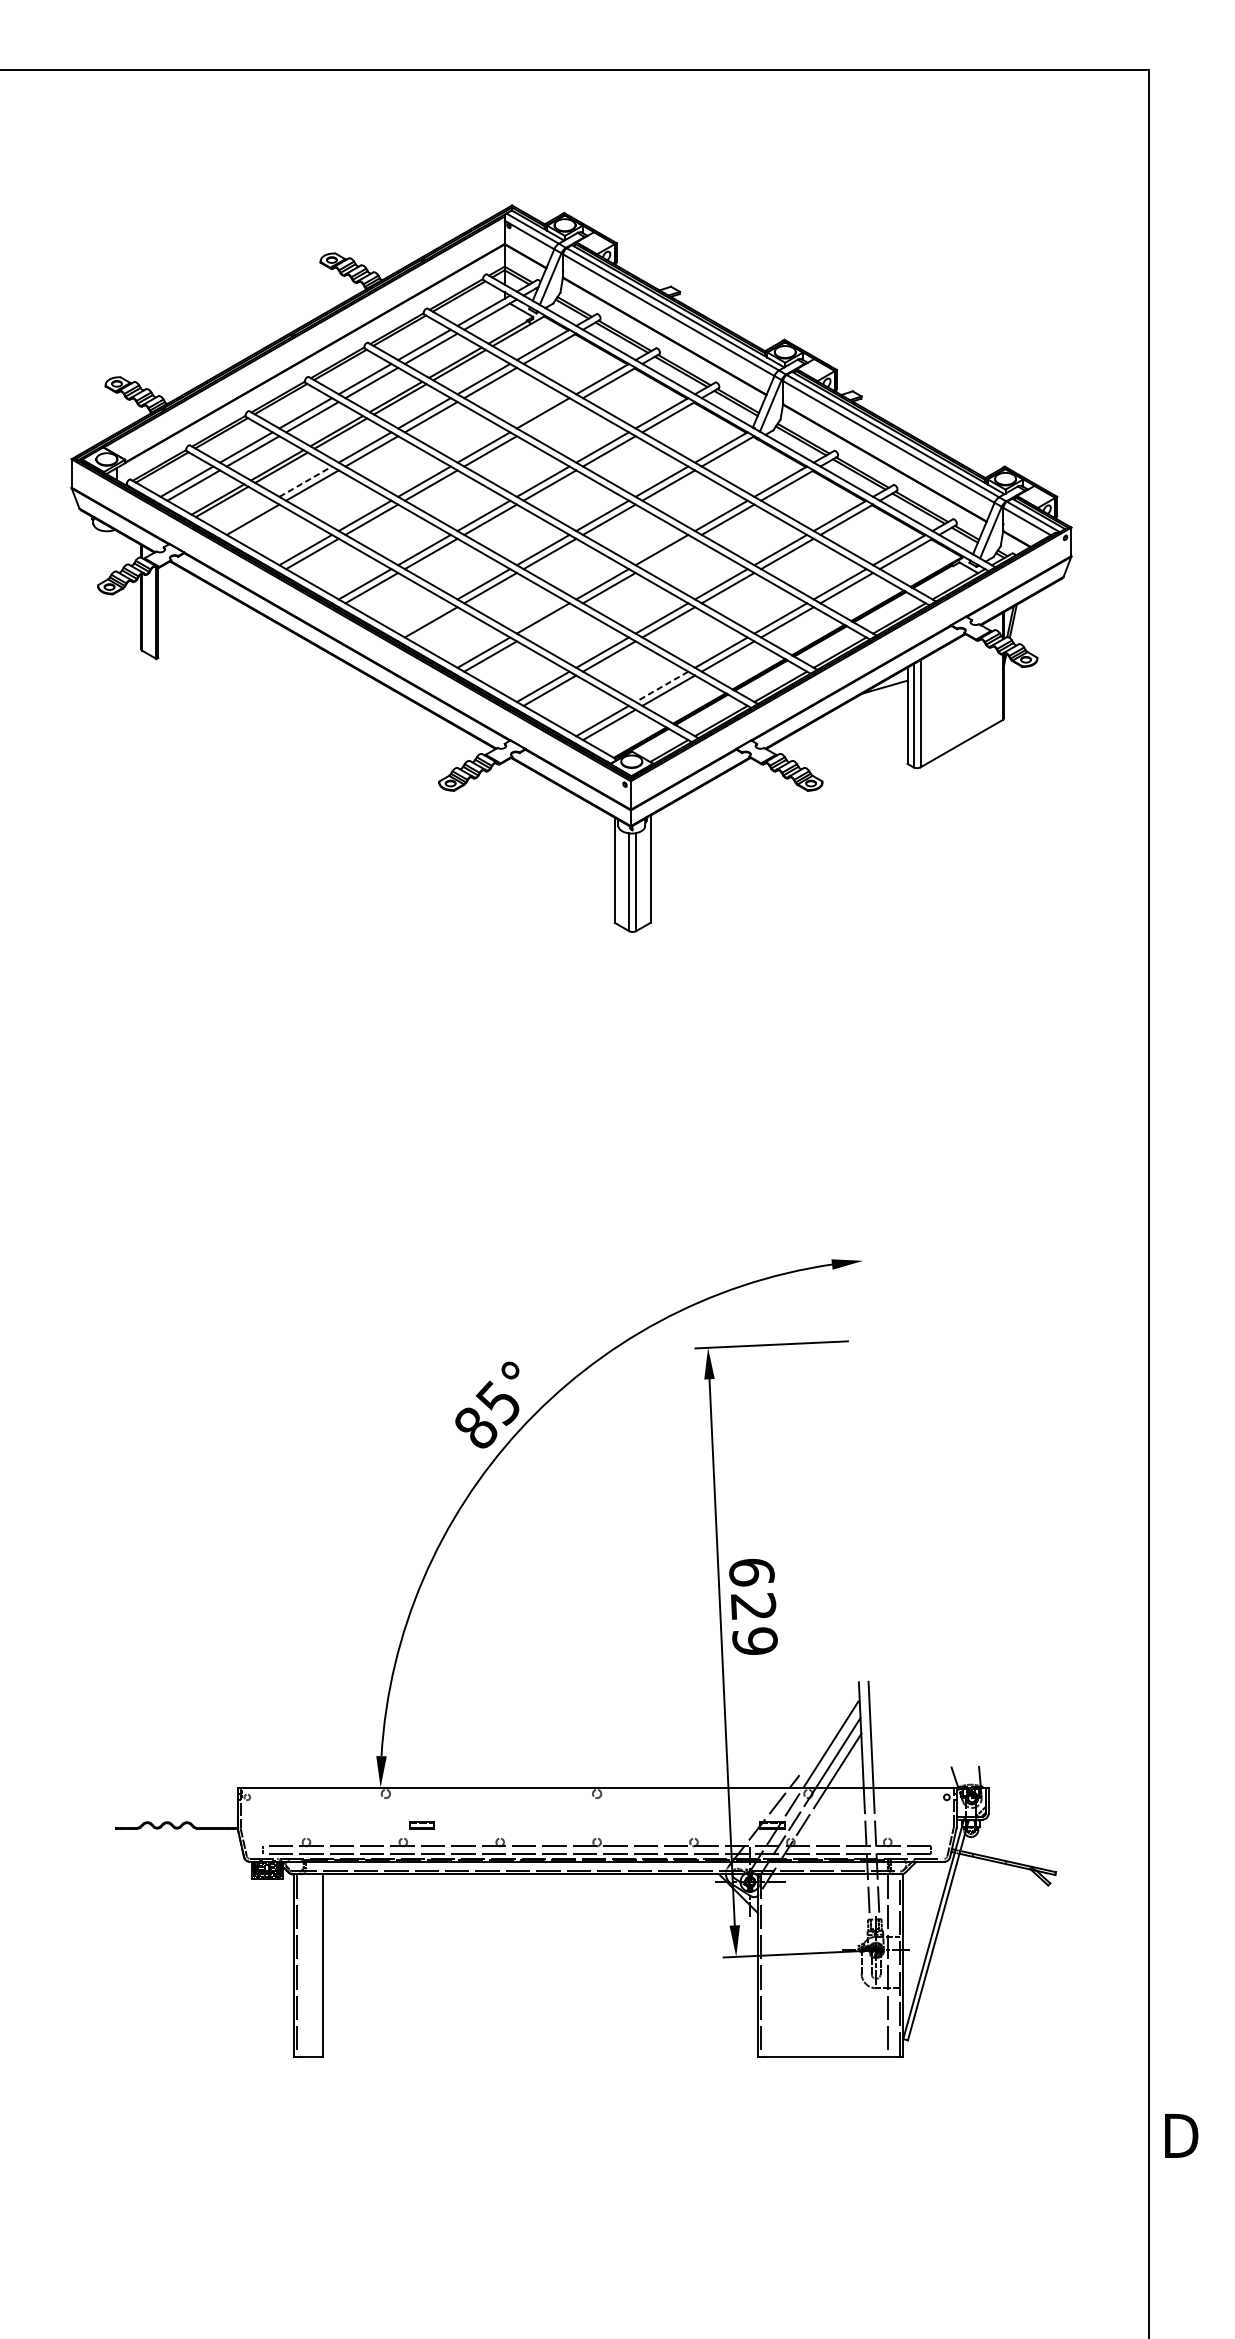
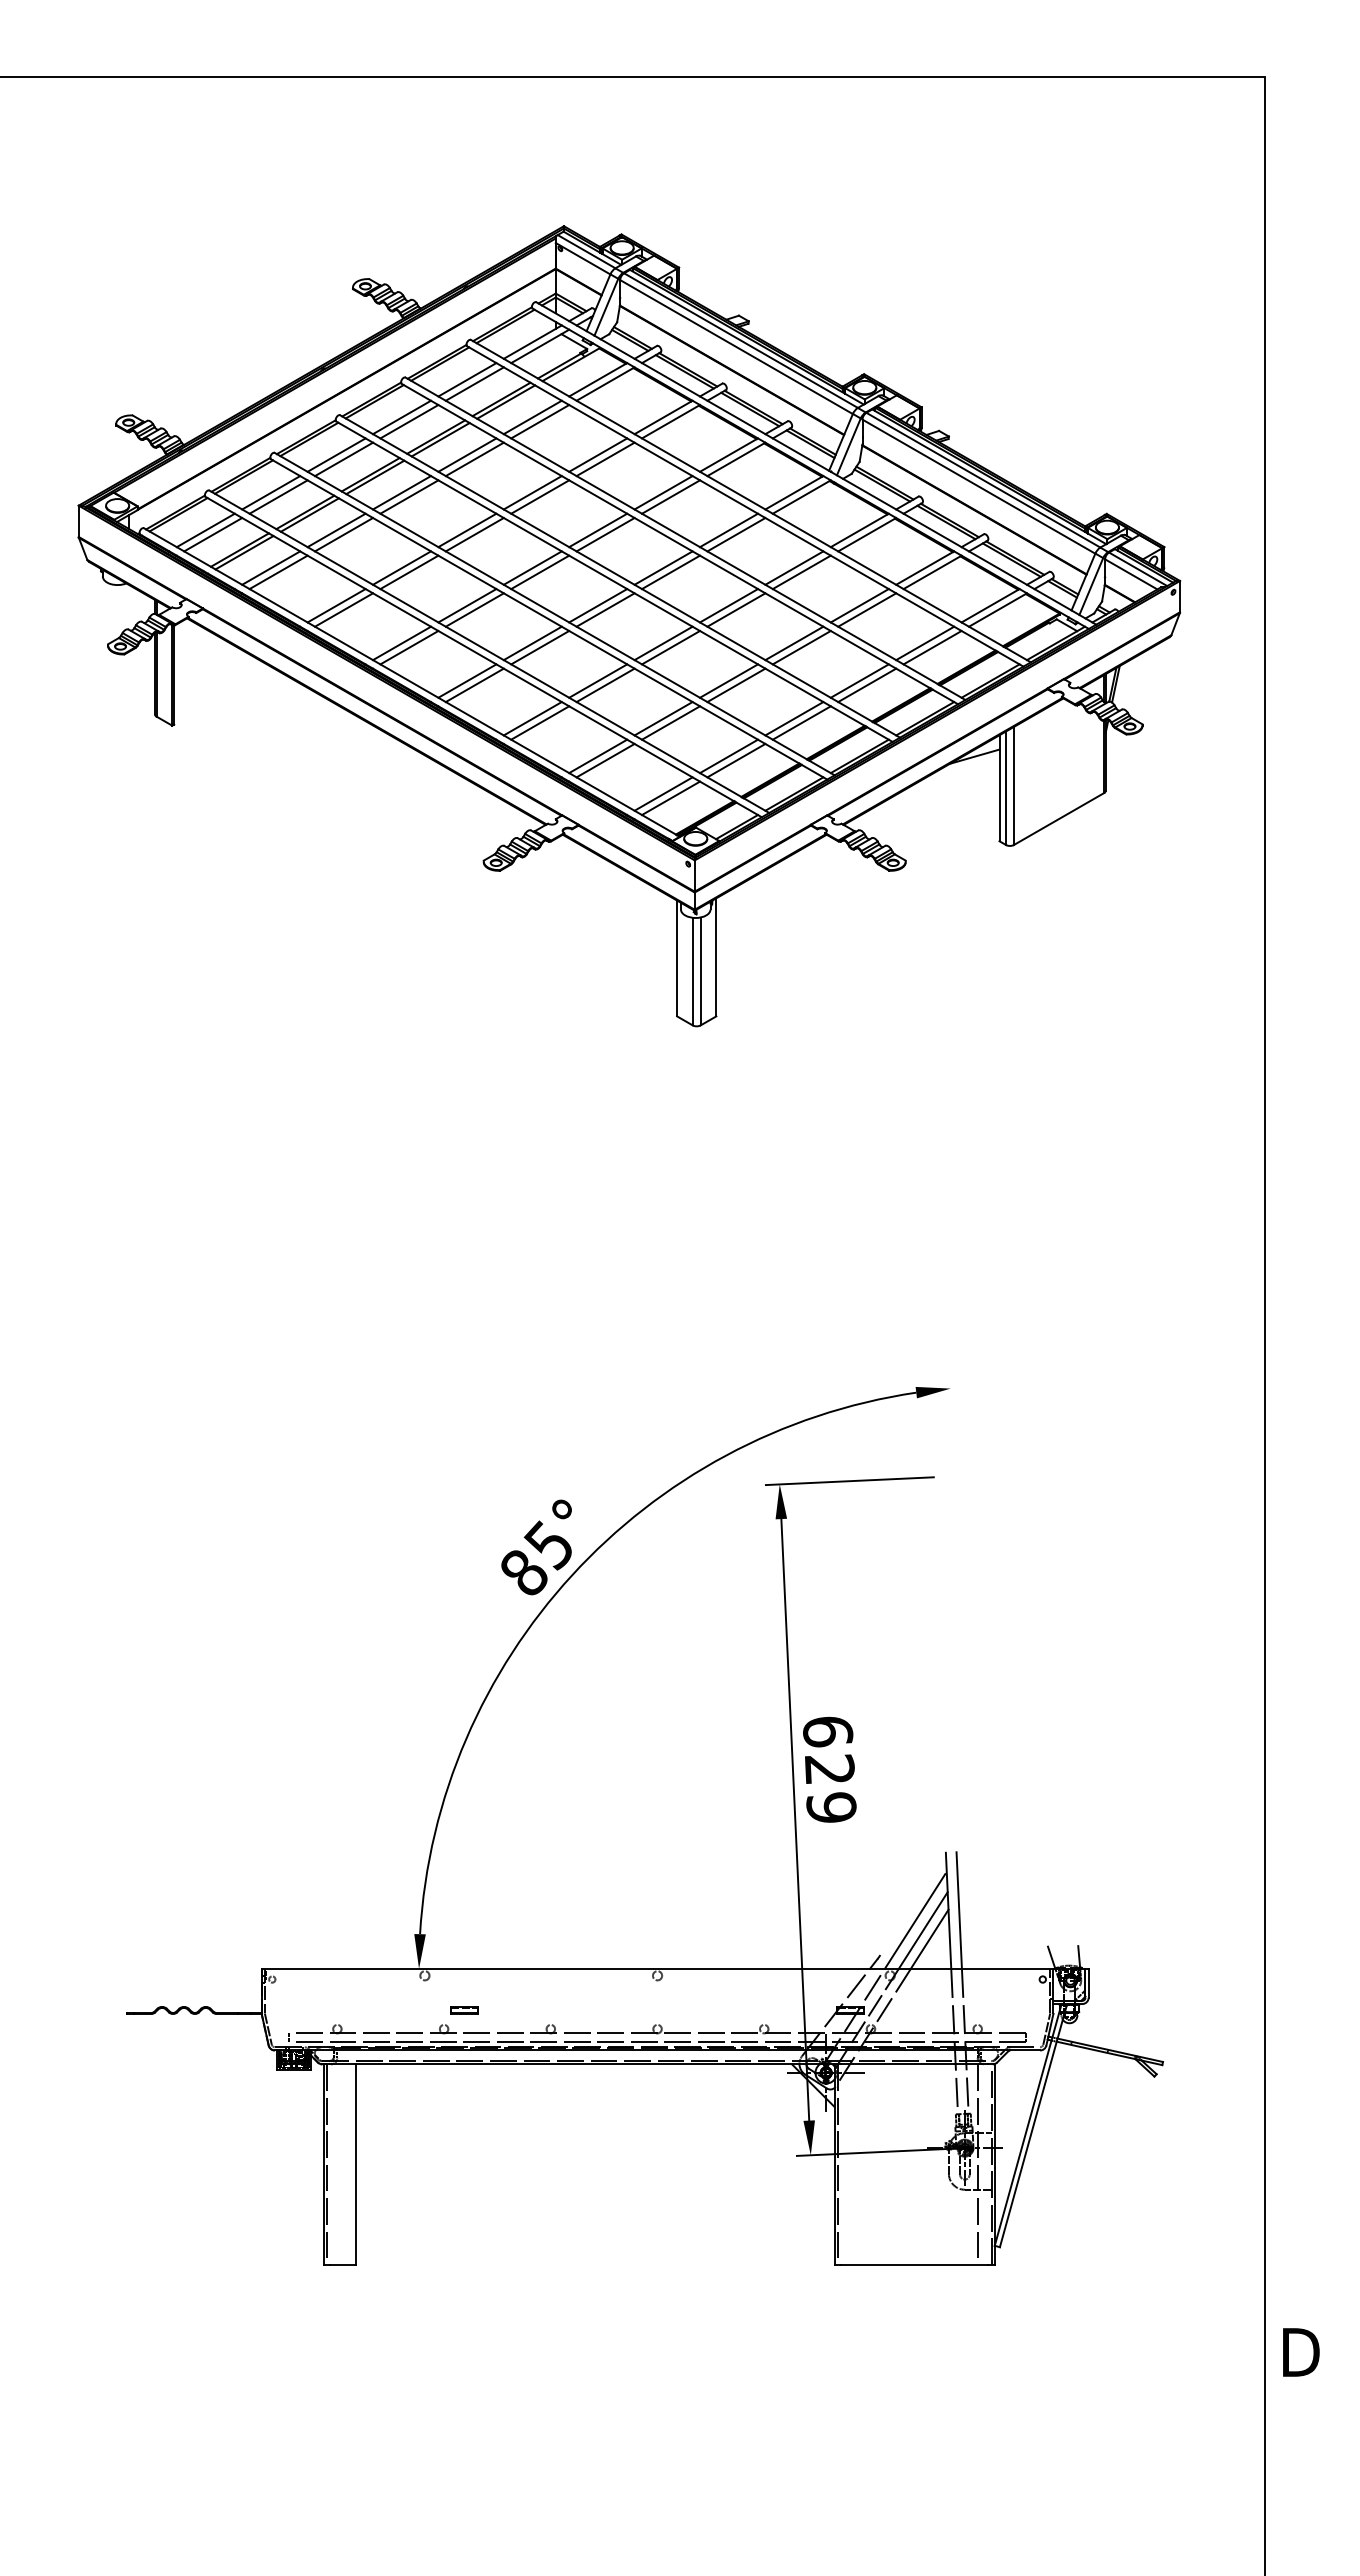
line: (549, 417) -> (605, 459), added
line: (306, 481) -> (337, 530), dashed -> solid
line: (246, 515) -> (271, 567), added
line: (668, 553) -> (736, 609), added
line: (424, 617) -> (467, 680), added
line: (549, 622) -> (605, 685), added
line: (661, 686) -> (728, 756), dashed -> solid

